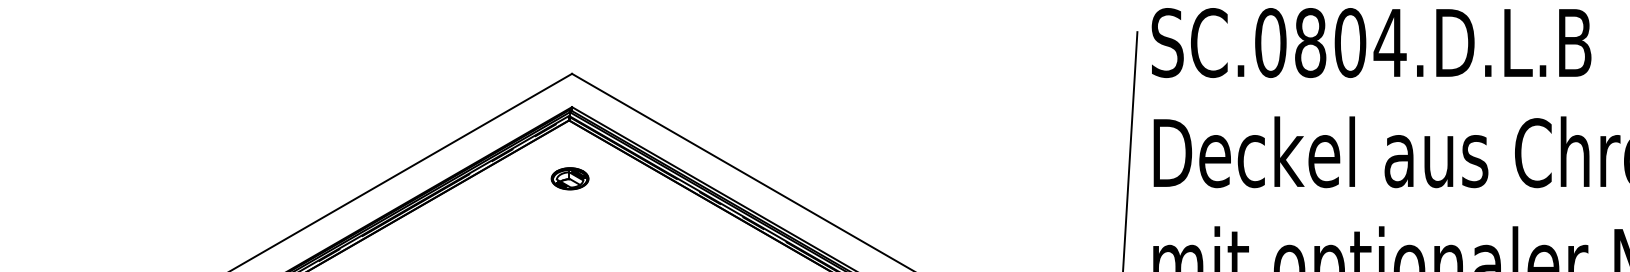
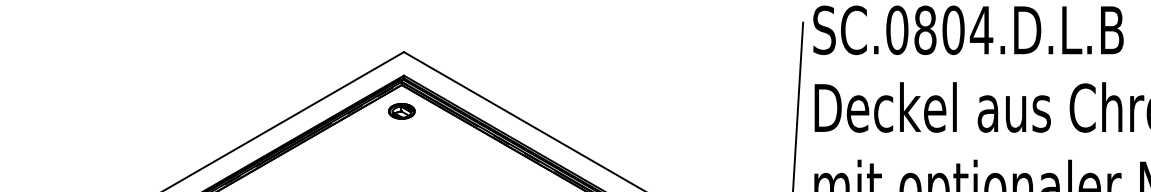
part: (569, 178) -> (401, 111), moved

